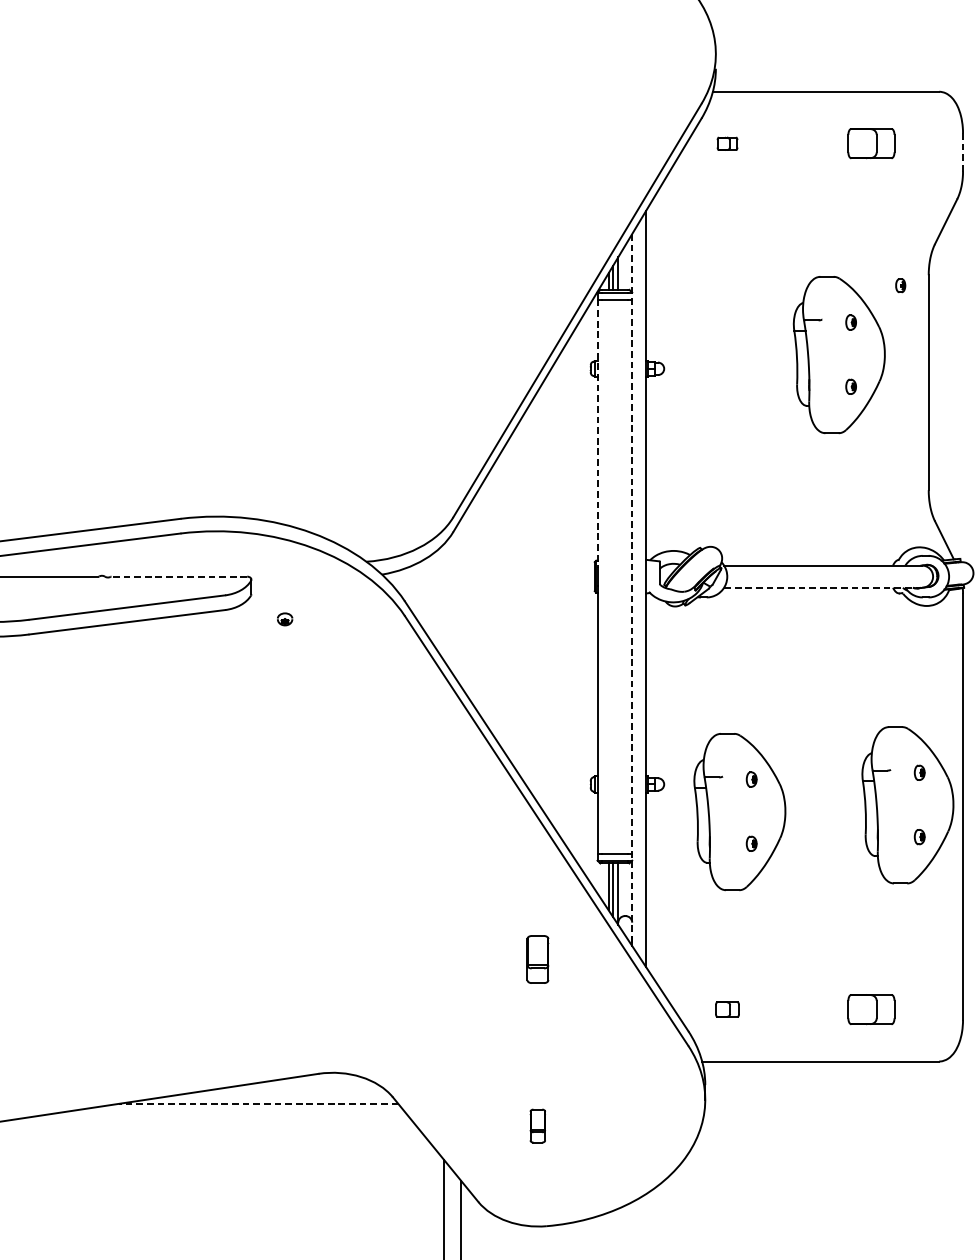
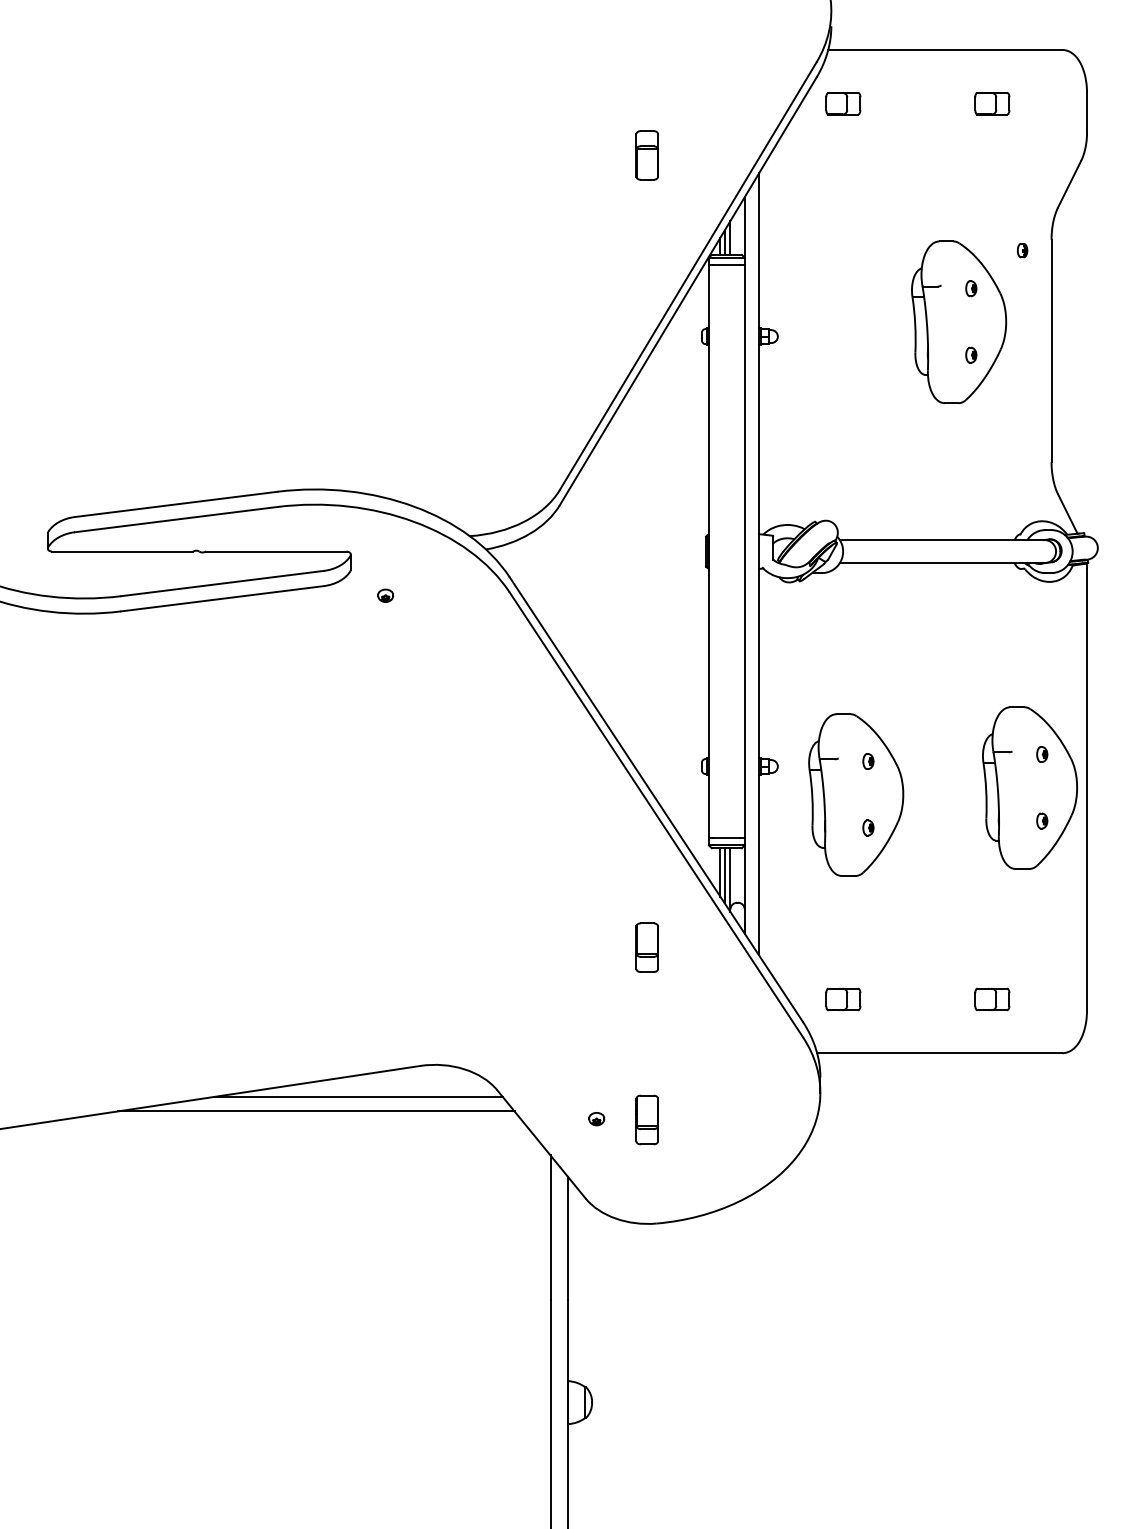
part: (727, 143) -> (843, 103), size x1.67
part: (871, 143) -> (992, 103), size x0.71
line: (963, 152) -> (1087, 112), dashed -> solid
part: (537, 193) -> (646, 155), added
line: (597, 433) -> (708, 403), dashed -> solid
line: (178, 576) -> (275, 551), dashed -> solid
line: (823, 588) -> (942, 563), dashed -> solid
line: (631, 590) -> (744, 565), dashed -> solid
part: (727, 1009) -> (843, 999), size x1.43
part: (871, 1009) -> (992, 999), size x0.71
line: (258, 1104) -> (358, 1097), dashed -> solid
line: (218, 1117) -> (316, 1111), added
part: (488, 1125) -> (596, 1119), added
part: (537, 1125) -> (646, 1119), size x1.43

